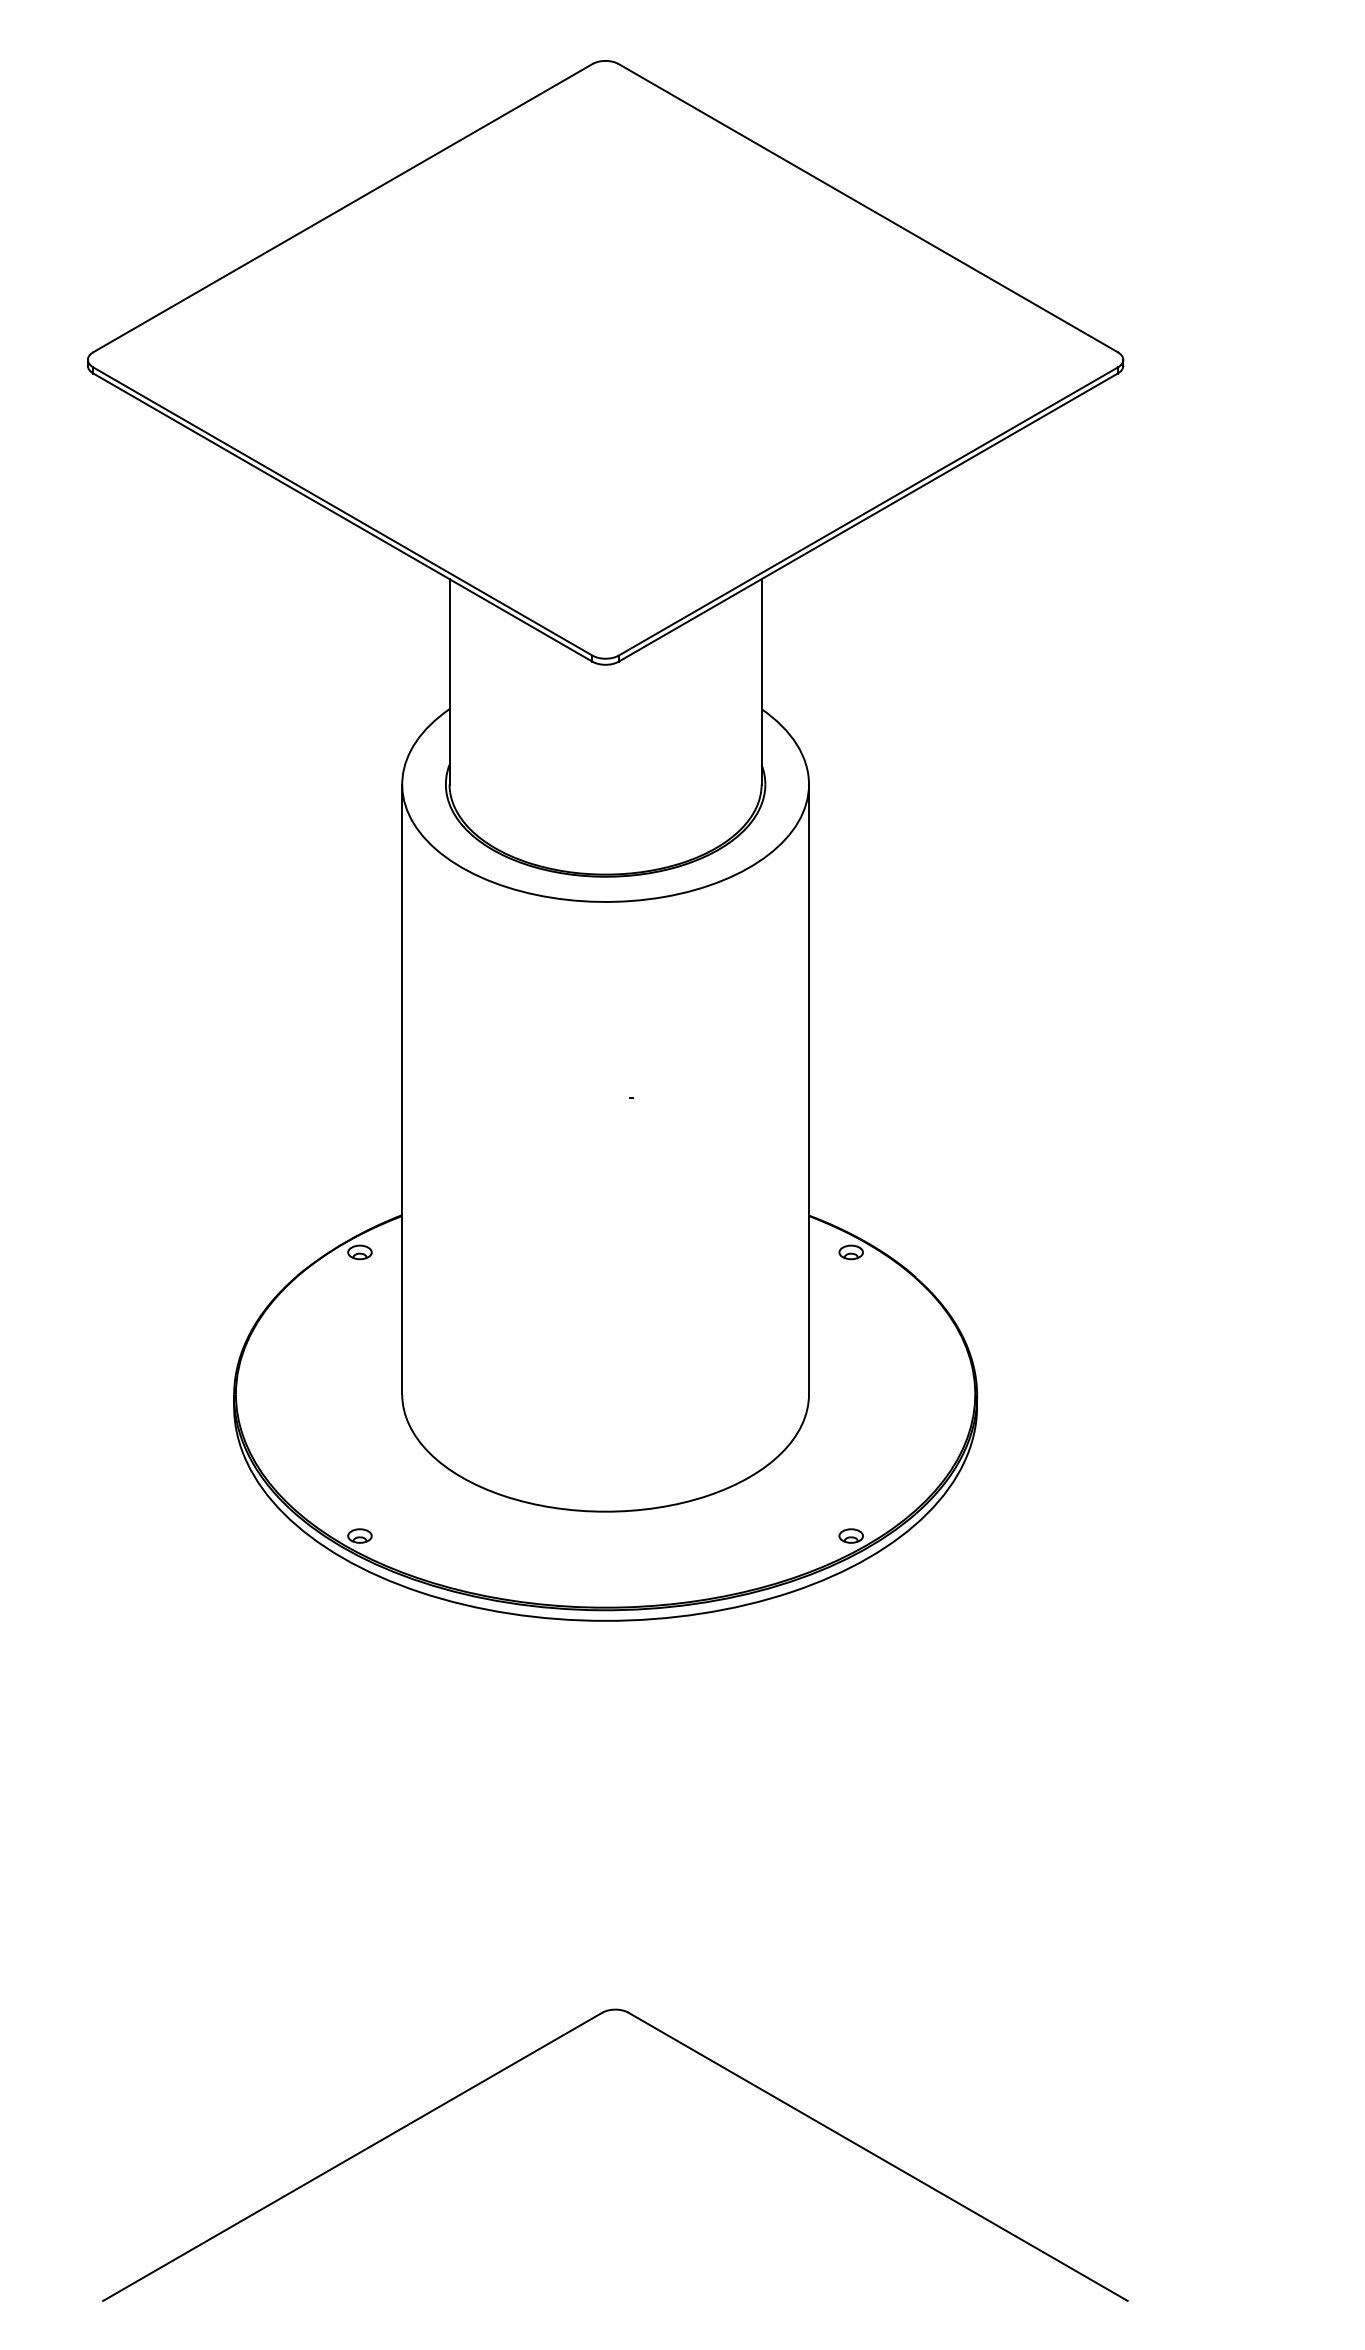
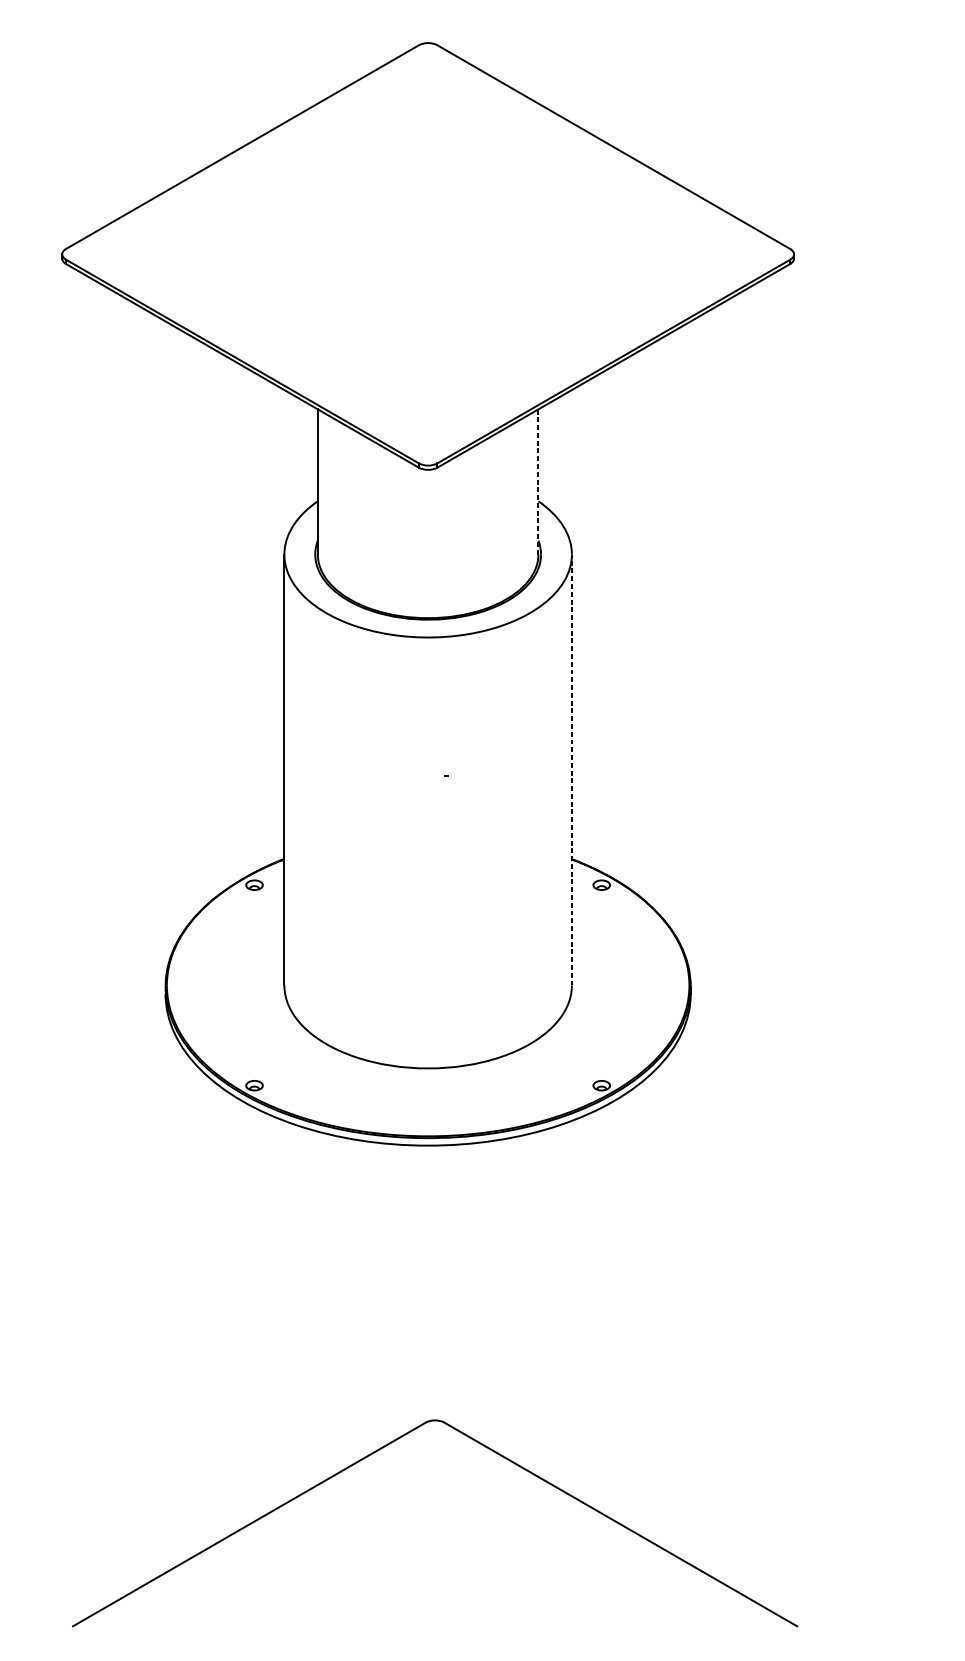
line: (761, 681) -> (538, 481), solid -> dashed
line: (809, 1089) -> (572, 770), solid -> dashed

